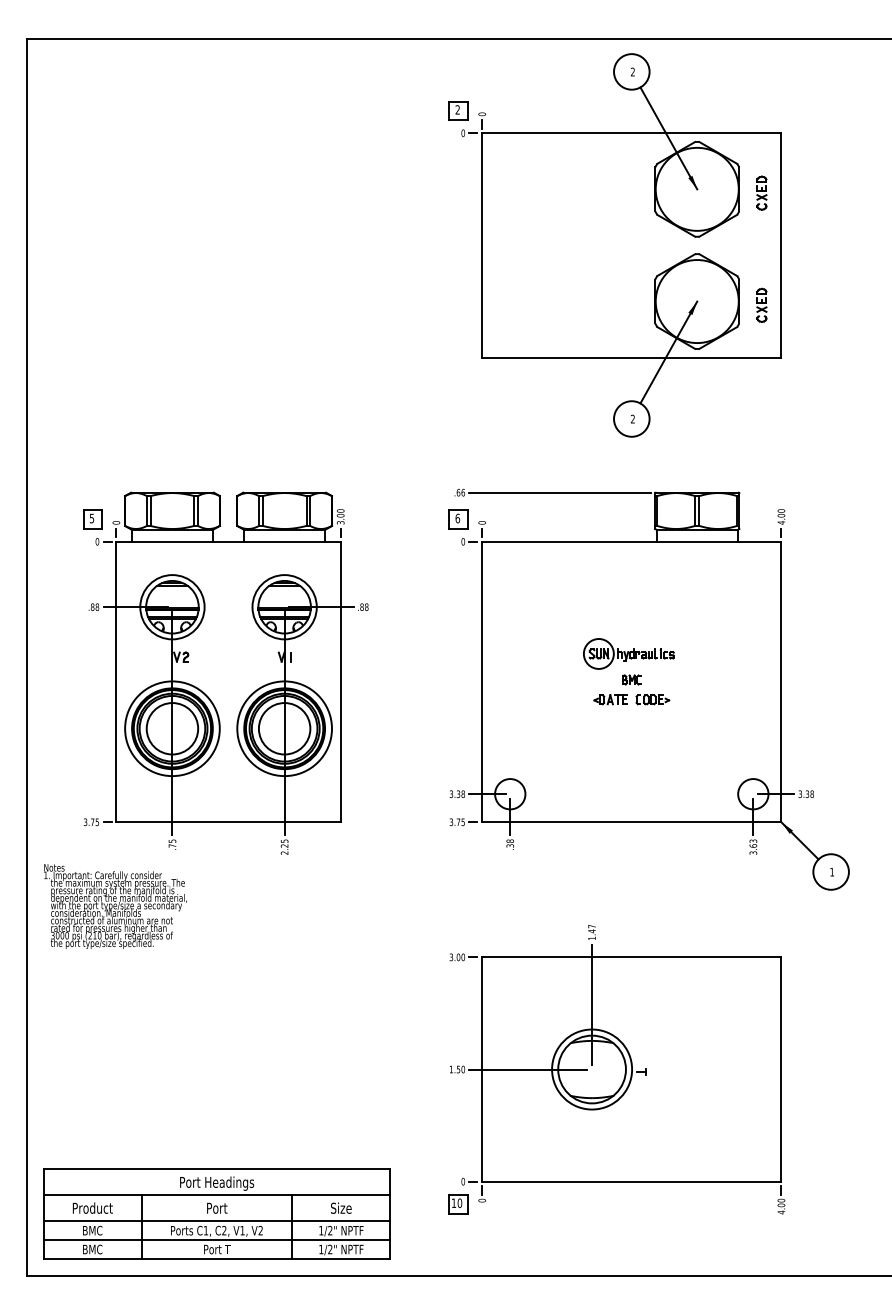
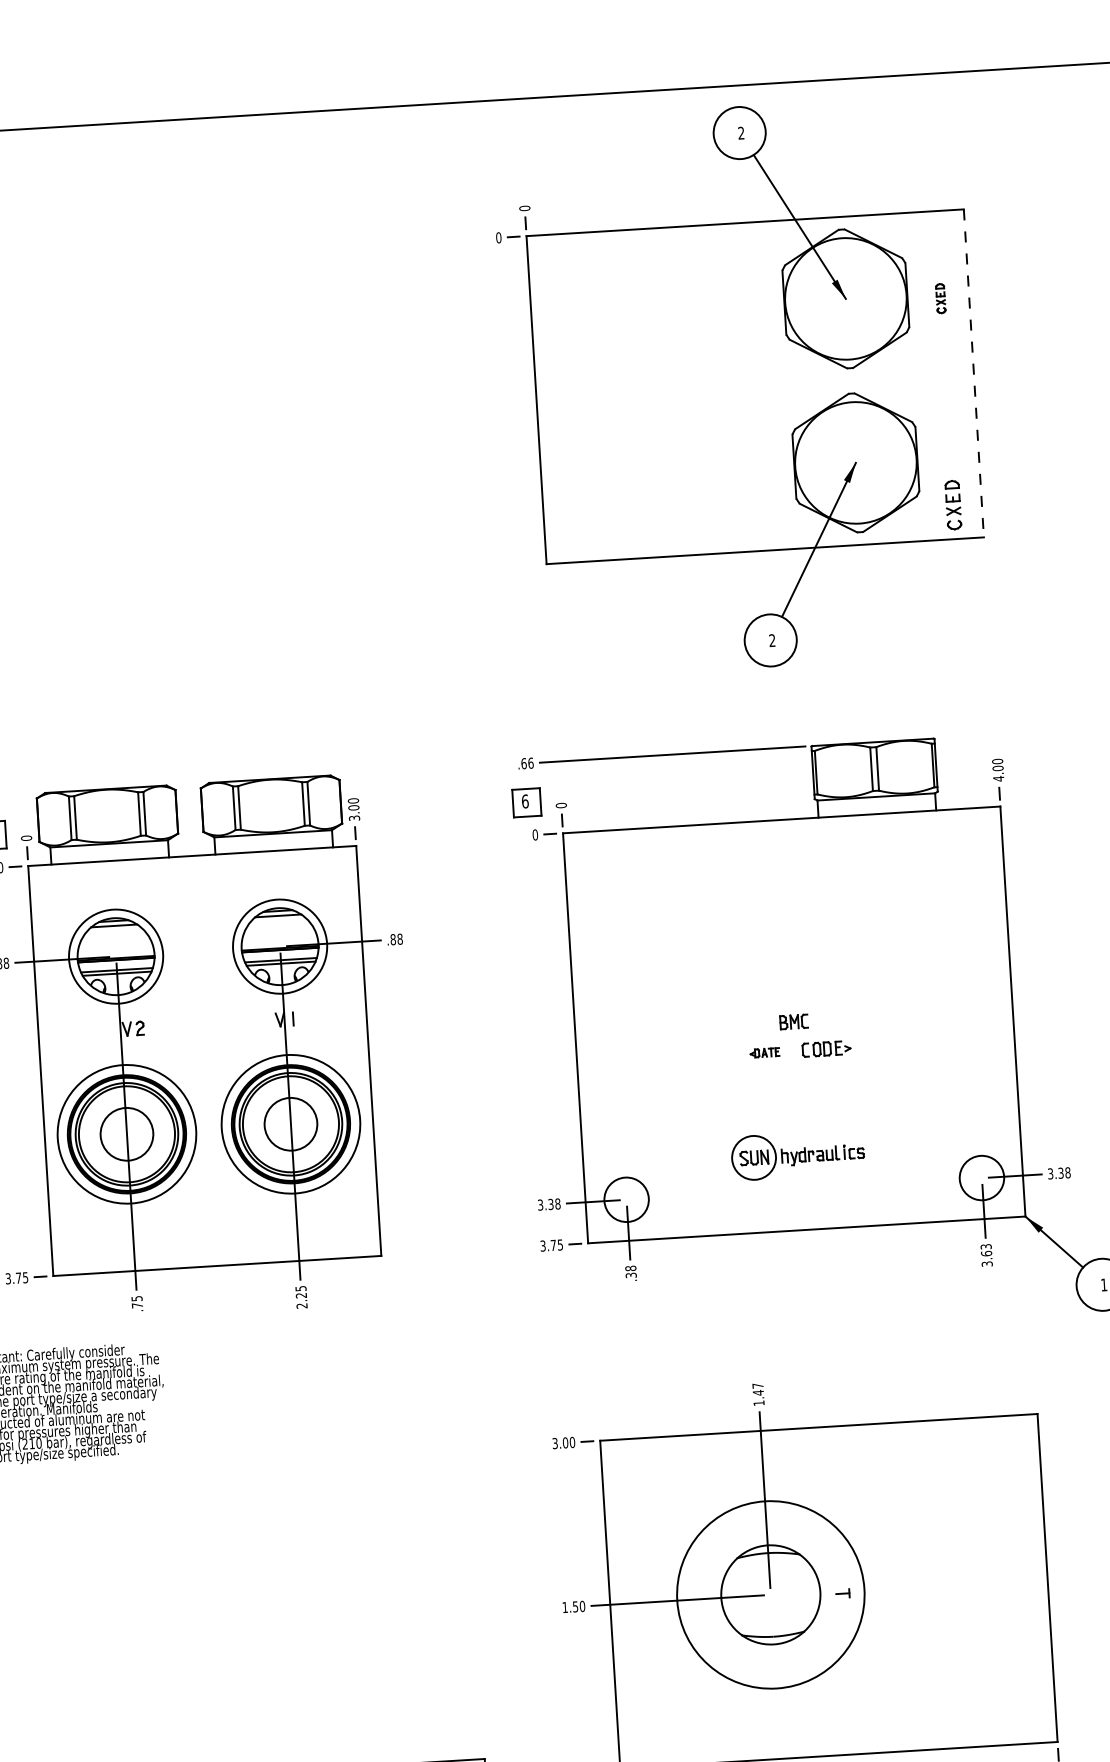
part: (458, 110) -> (489, 204), removed
part: (761, 192) -> (940, 297), size x0.6
line: (781, 245) -> (974, 373), solid -> dashed
part: (761, 304) -> (952, 503), moved
part: (628, 653) -> (797, 1154), moved
part: (610, 699) -> (764, 1052), size x0.6
circle: (172, 728) -> (127, 1133), size x0.7
circle: (284, 728) -> (290, 1123), size x0.7
circle: (592, 1069) -> (771, 1594), size x1.6

